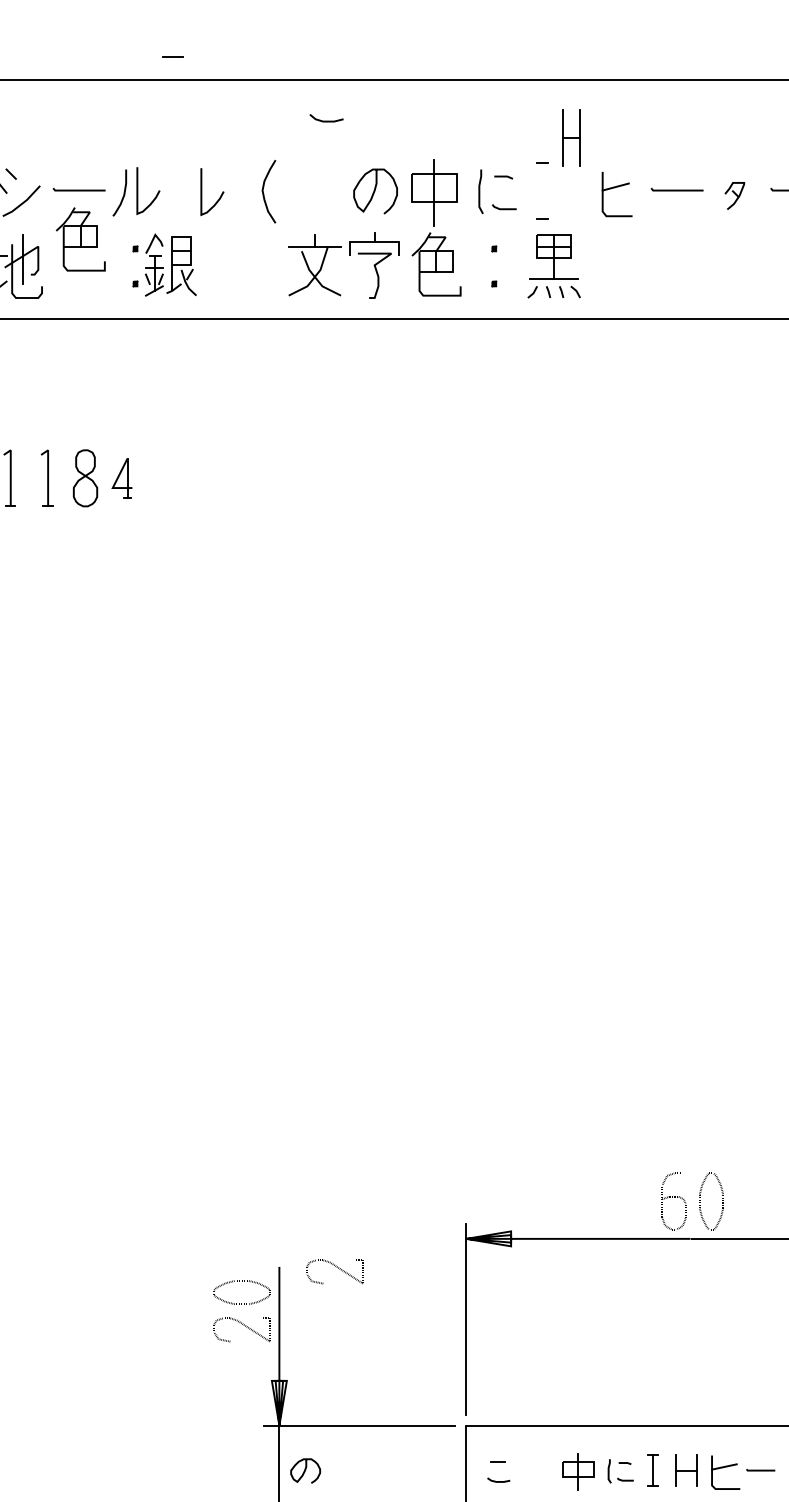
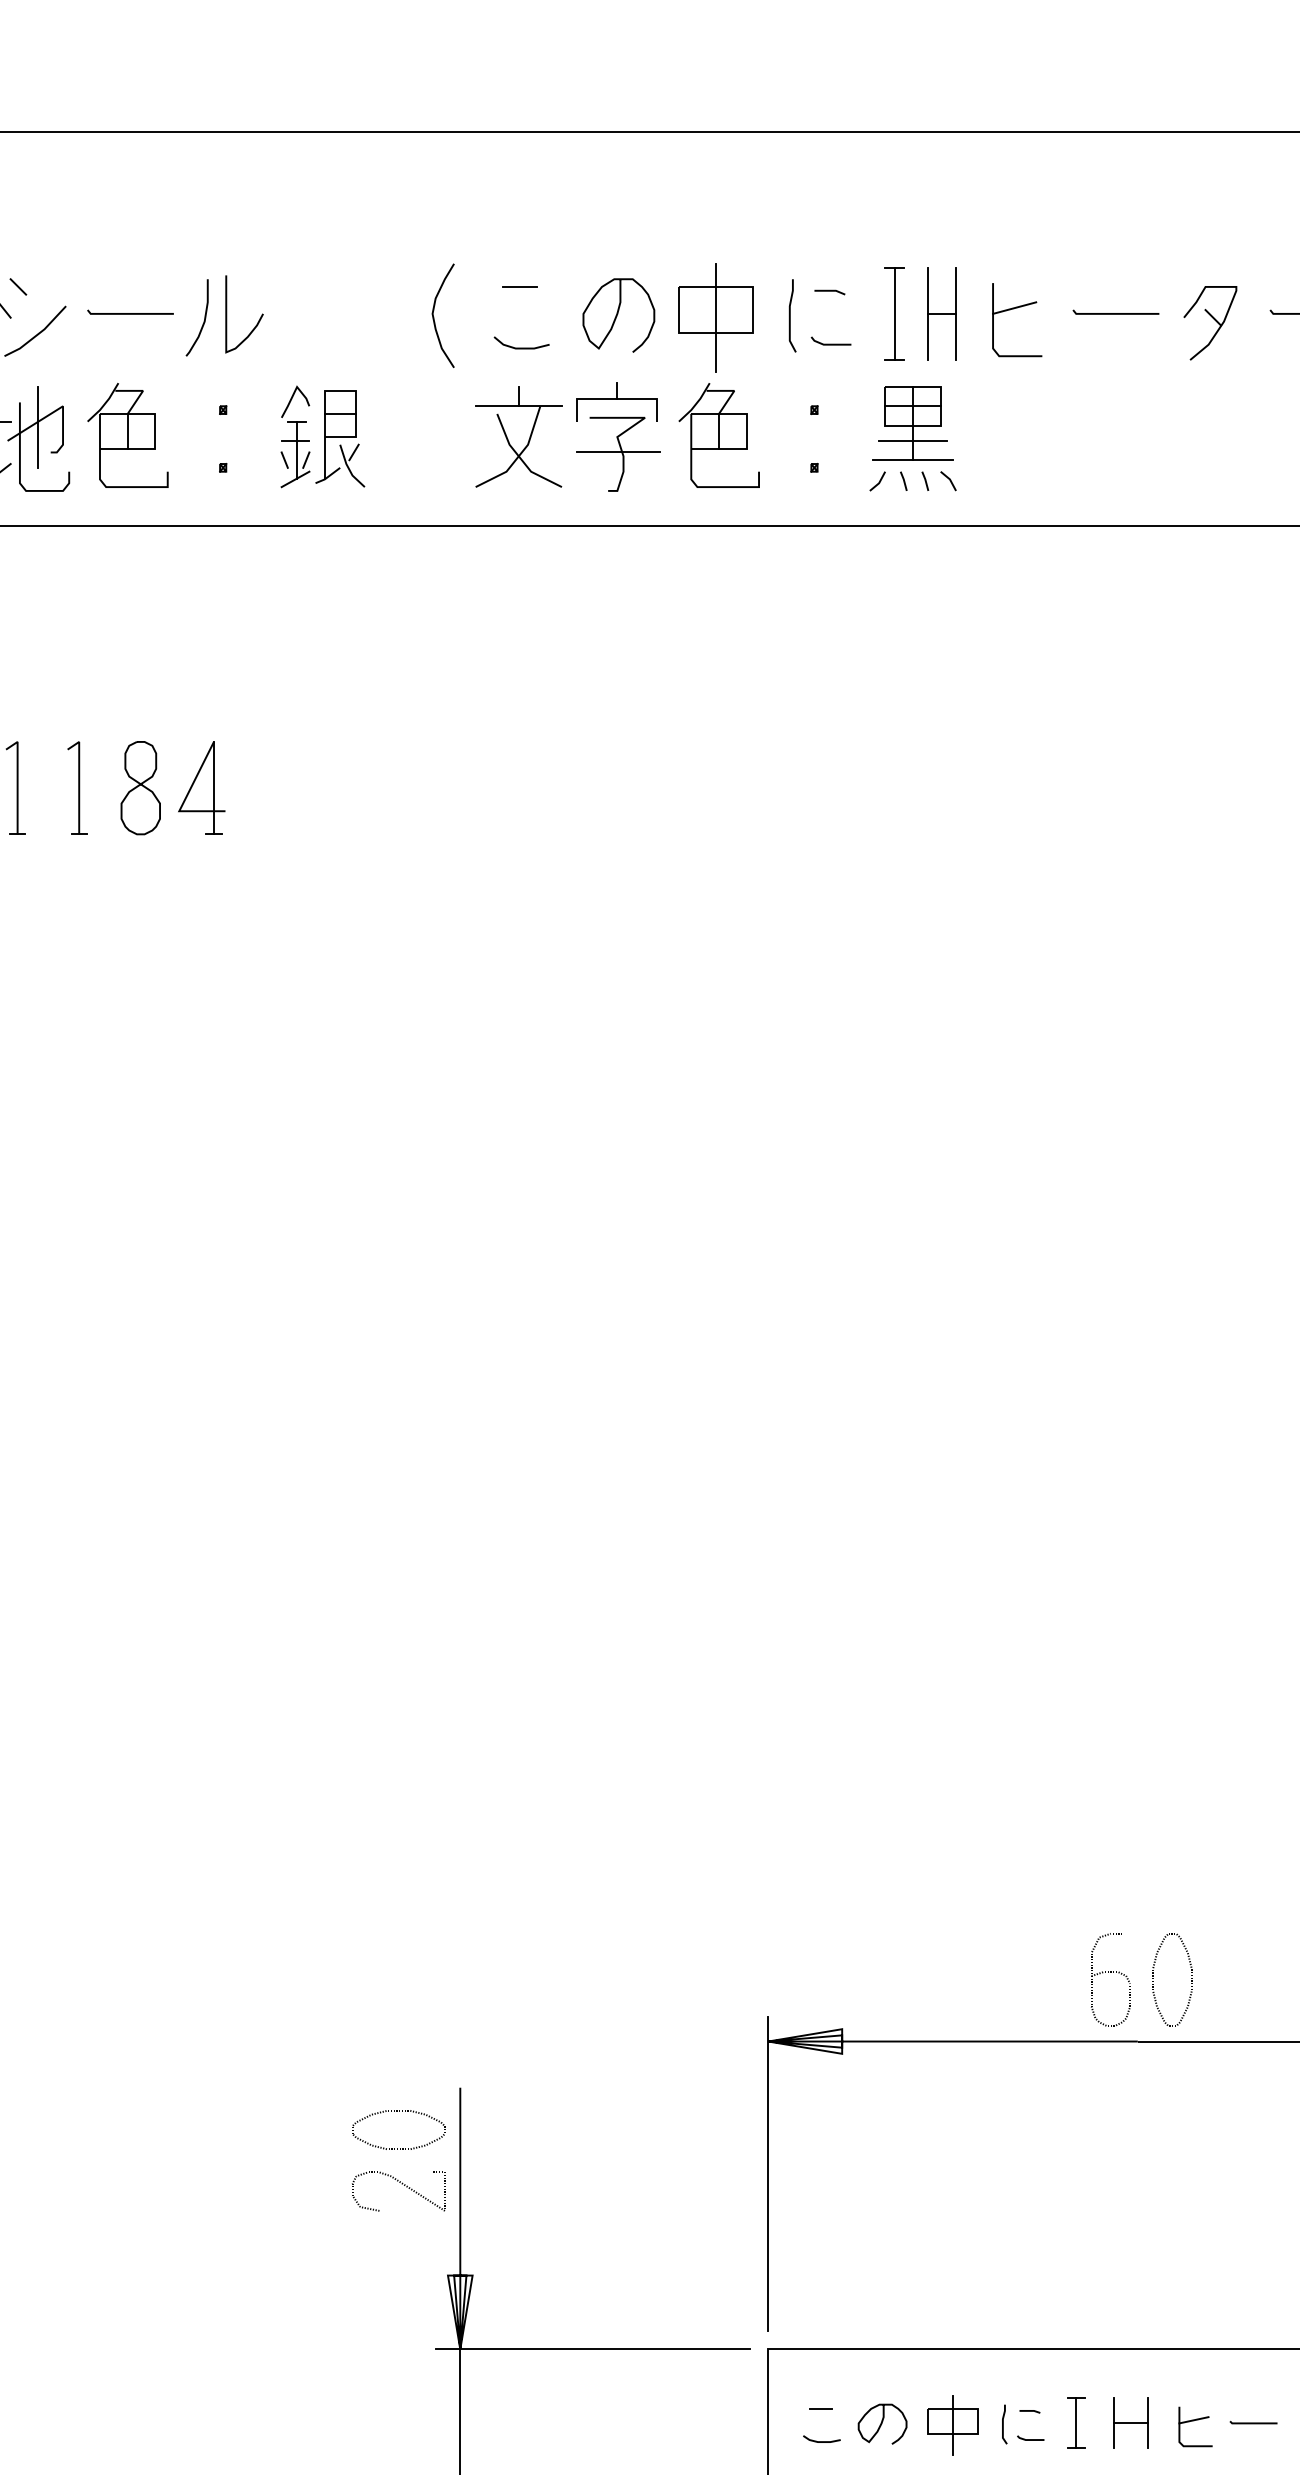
line: (172, 56) -> (519, 285), moved
line: (326, 120) -> (521, 346), moved
part: (571, 137) -> (941, 313), moved
line: (542, 190) -> (893, 313), added
part: (734, 195) -> (1210, 322), size x1.67
curve: (218, 198) -> (359, 326), removed
part: (80, 239) -> (127, 435), moved
part: (170, 264) -> (322, 435), moved
line: (553, 267) -> (912, 440), added
line: (375, 274) -> (618, 452), added
part: (121, 477) -> (200, 786), size x1.43
curve: (336, 1267) -> (554, 2088), removed
curve: (305, 1470) -> (882, 2423), moved
part: (724, 1472) -> (1193, 2426), size x0.71

